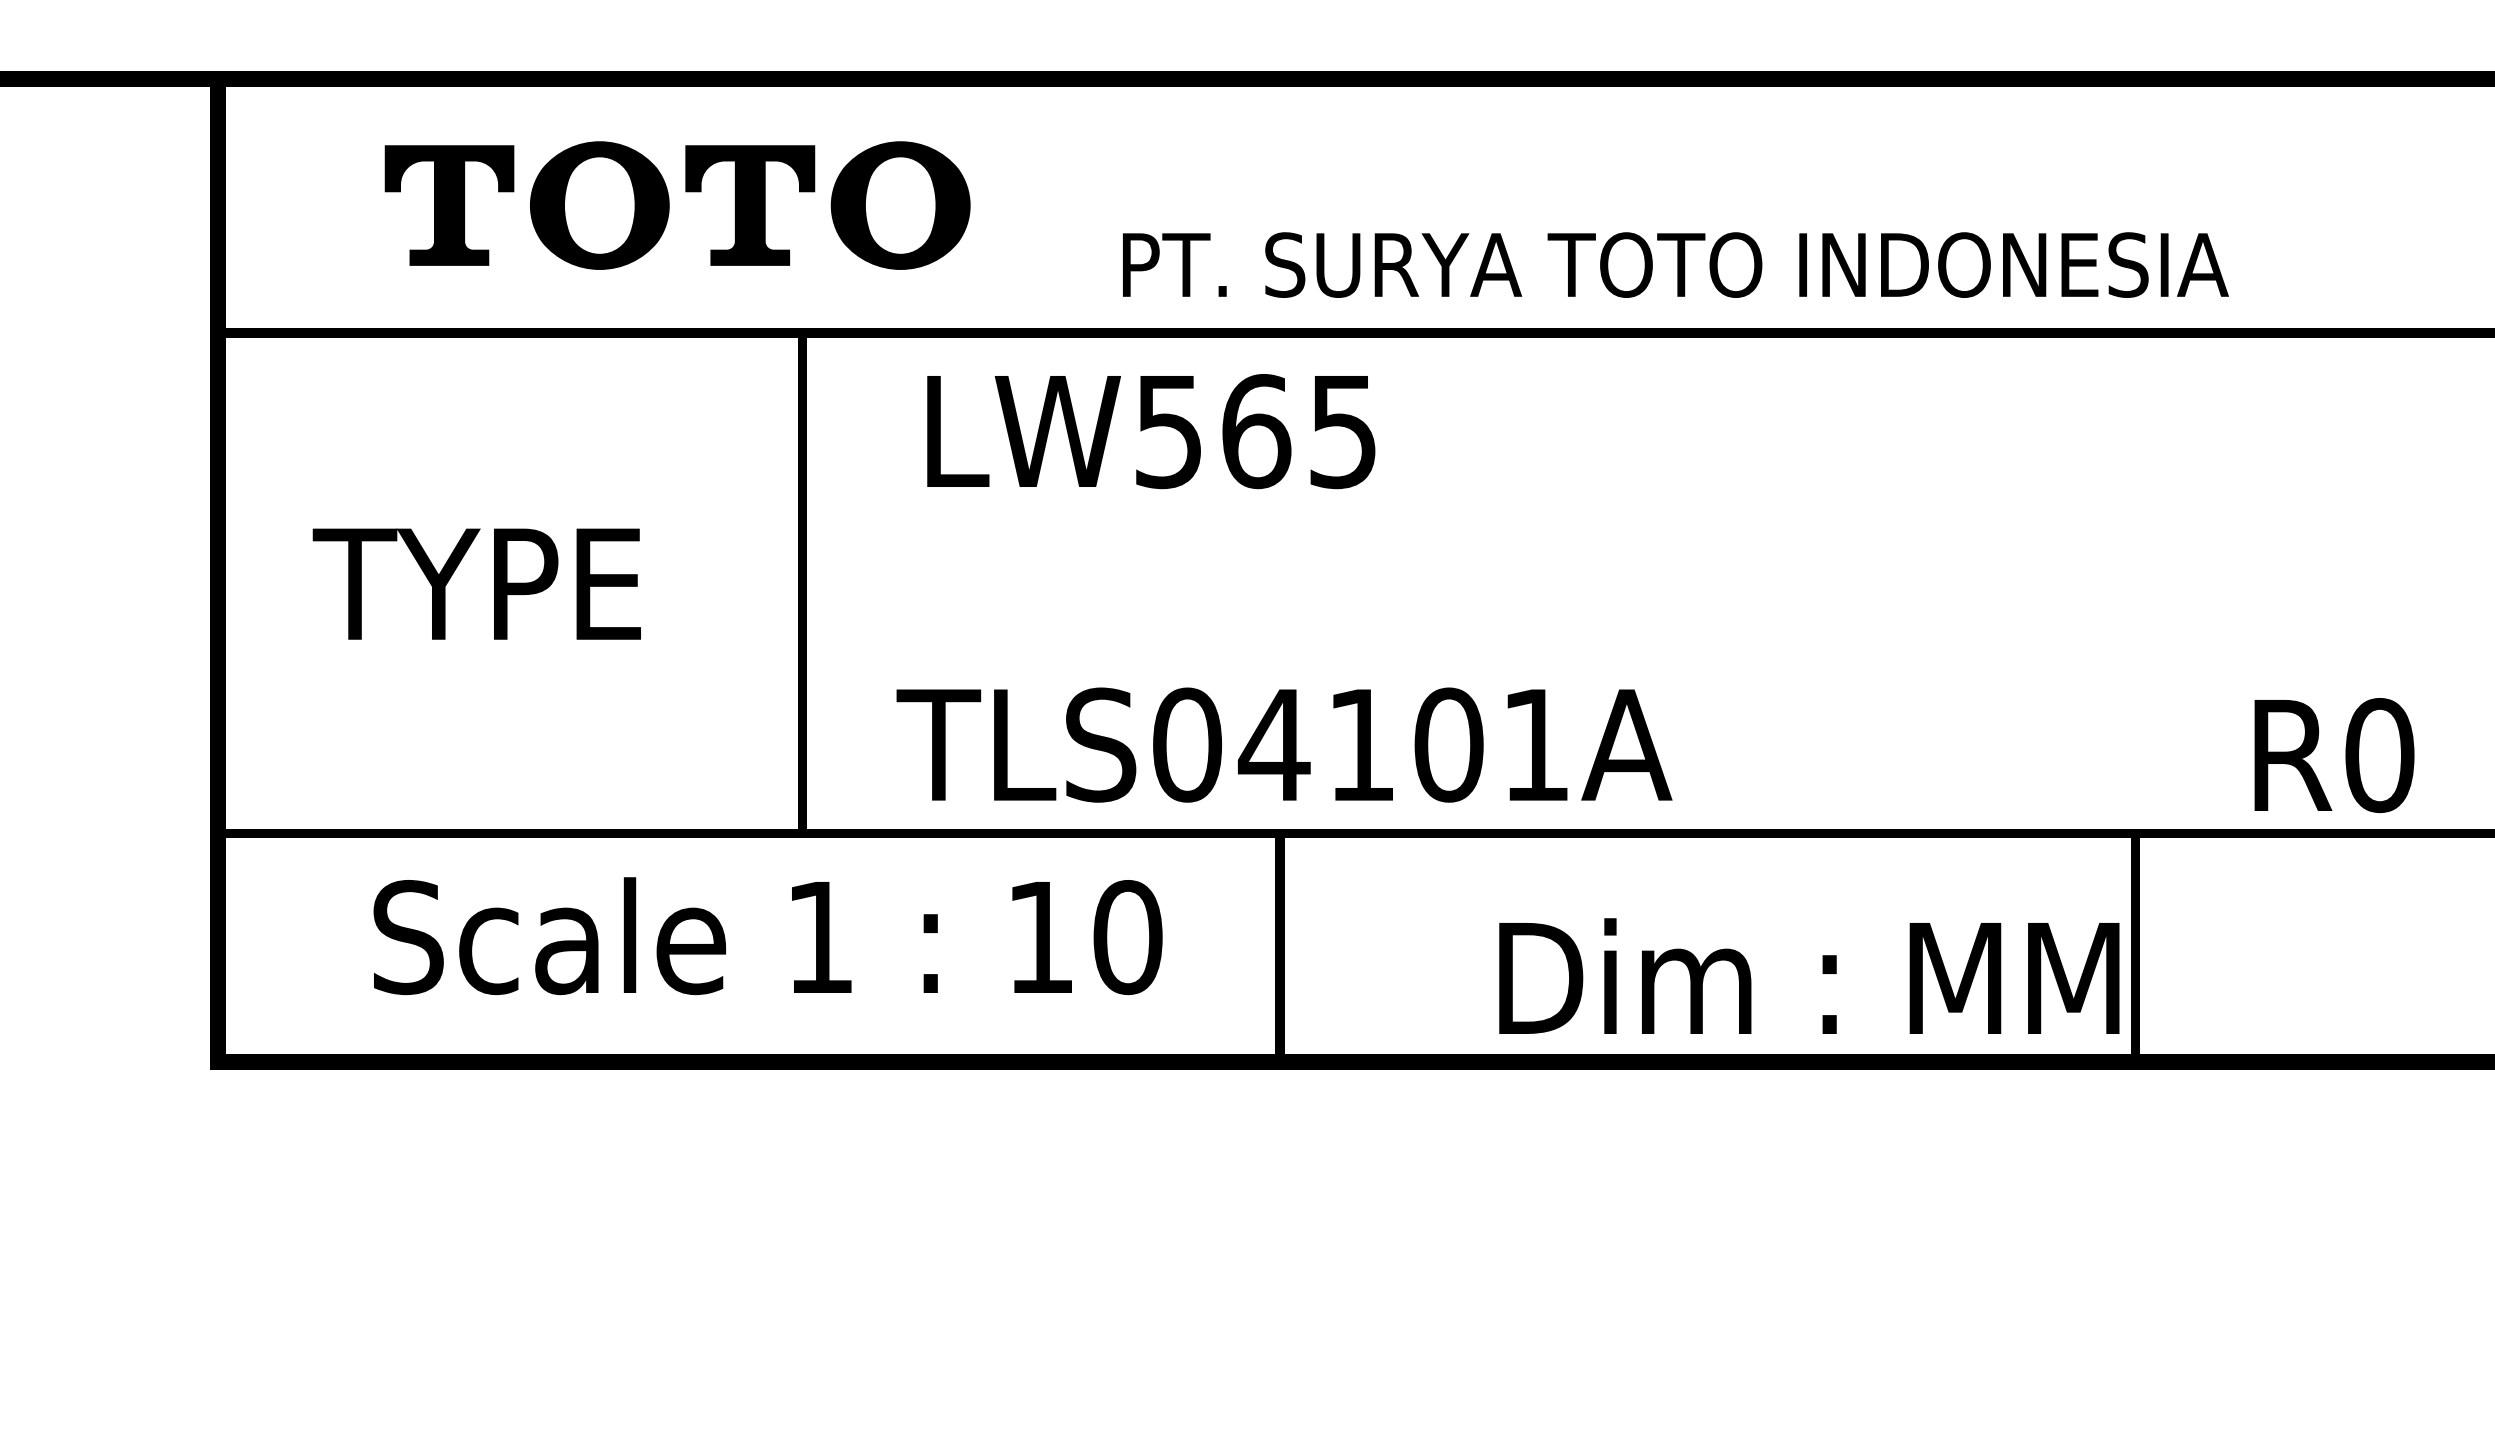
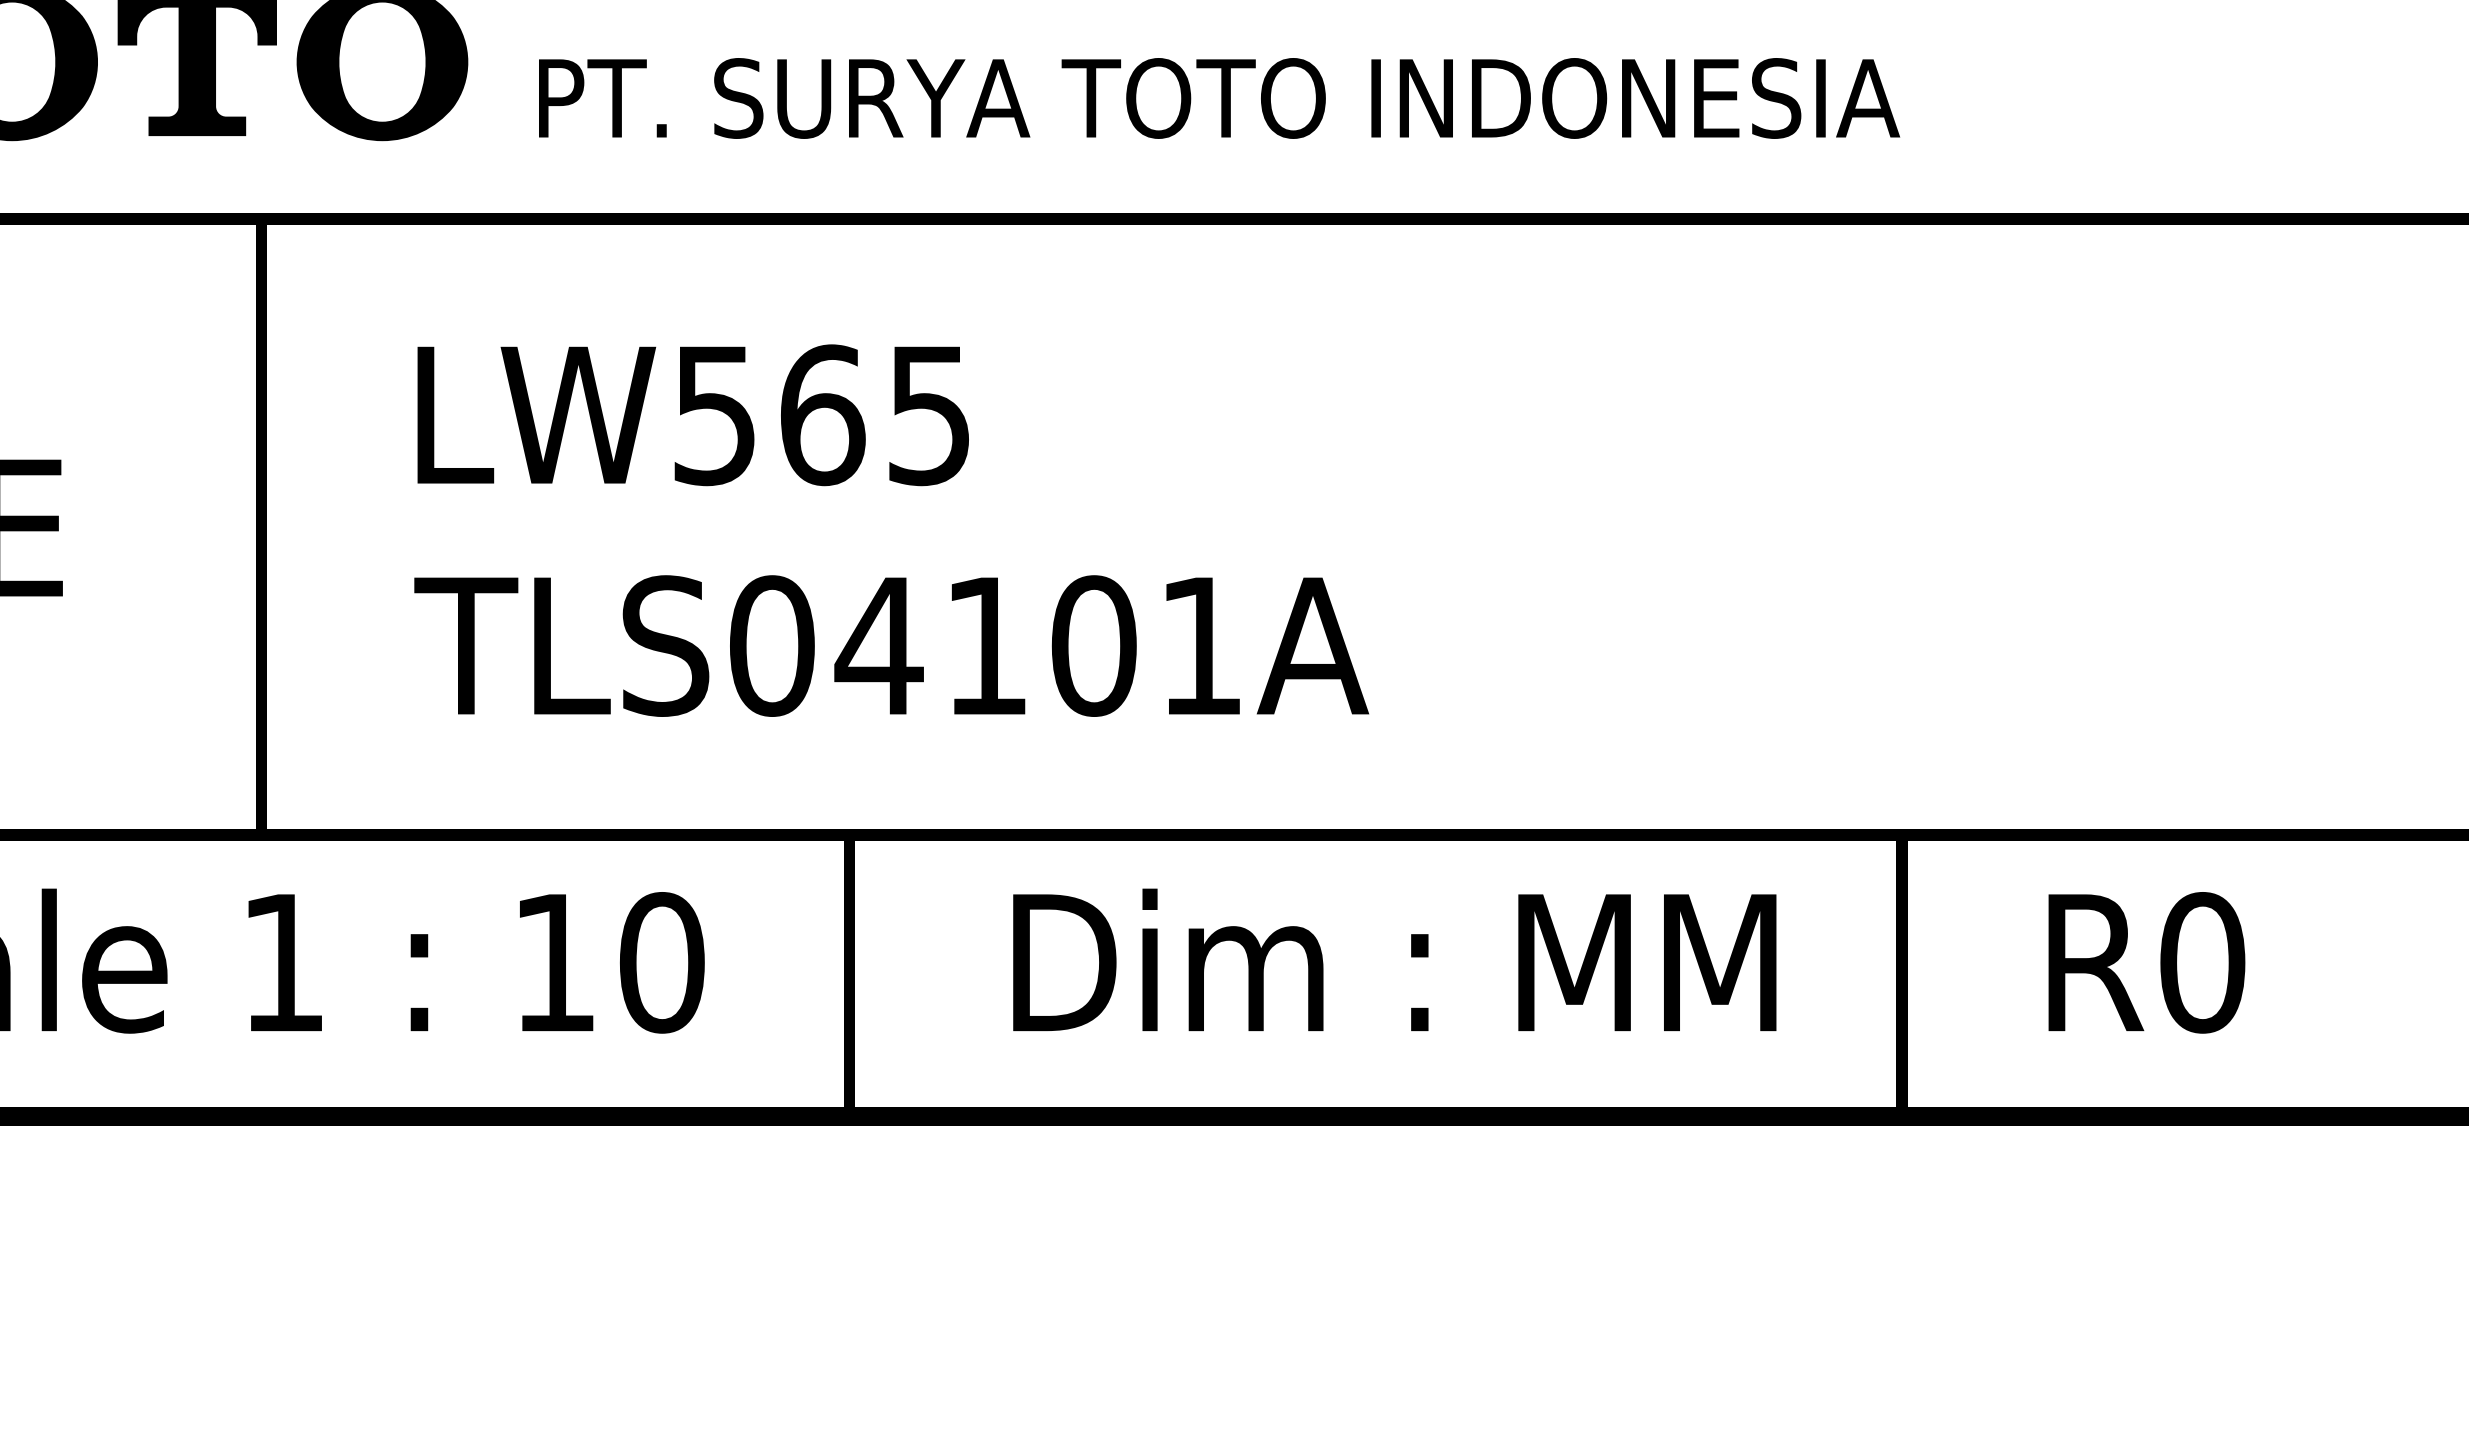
text: (1675, 264) -> (1219, 97), moved
text: (1151, 431) -> (693, 415), moved
text: (1284, 744) -> (891, 645), moved
text: (2334, 755) -> (2146, 962), moved
text: (1809, 975) -> (1394, 959), moved

